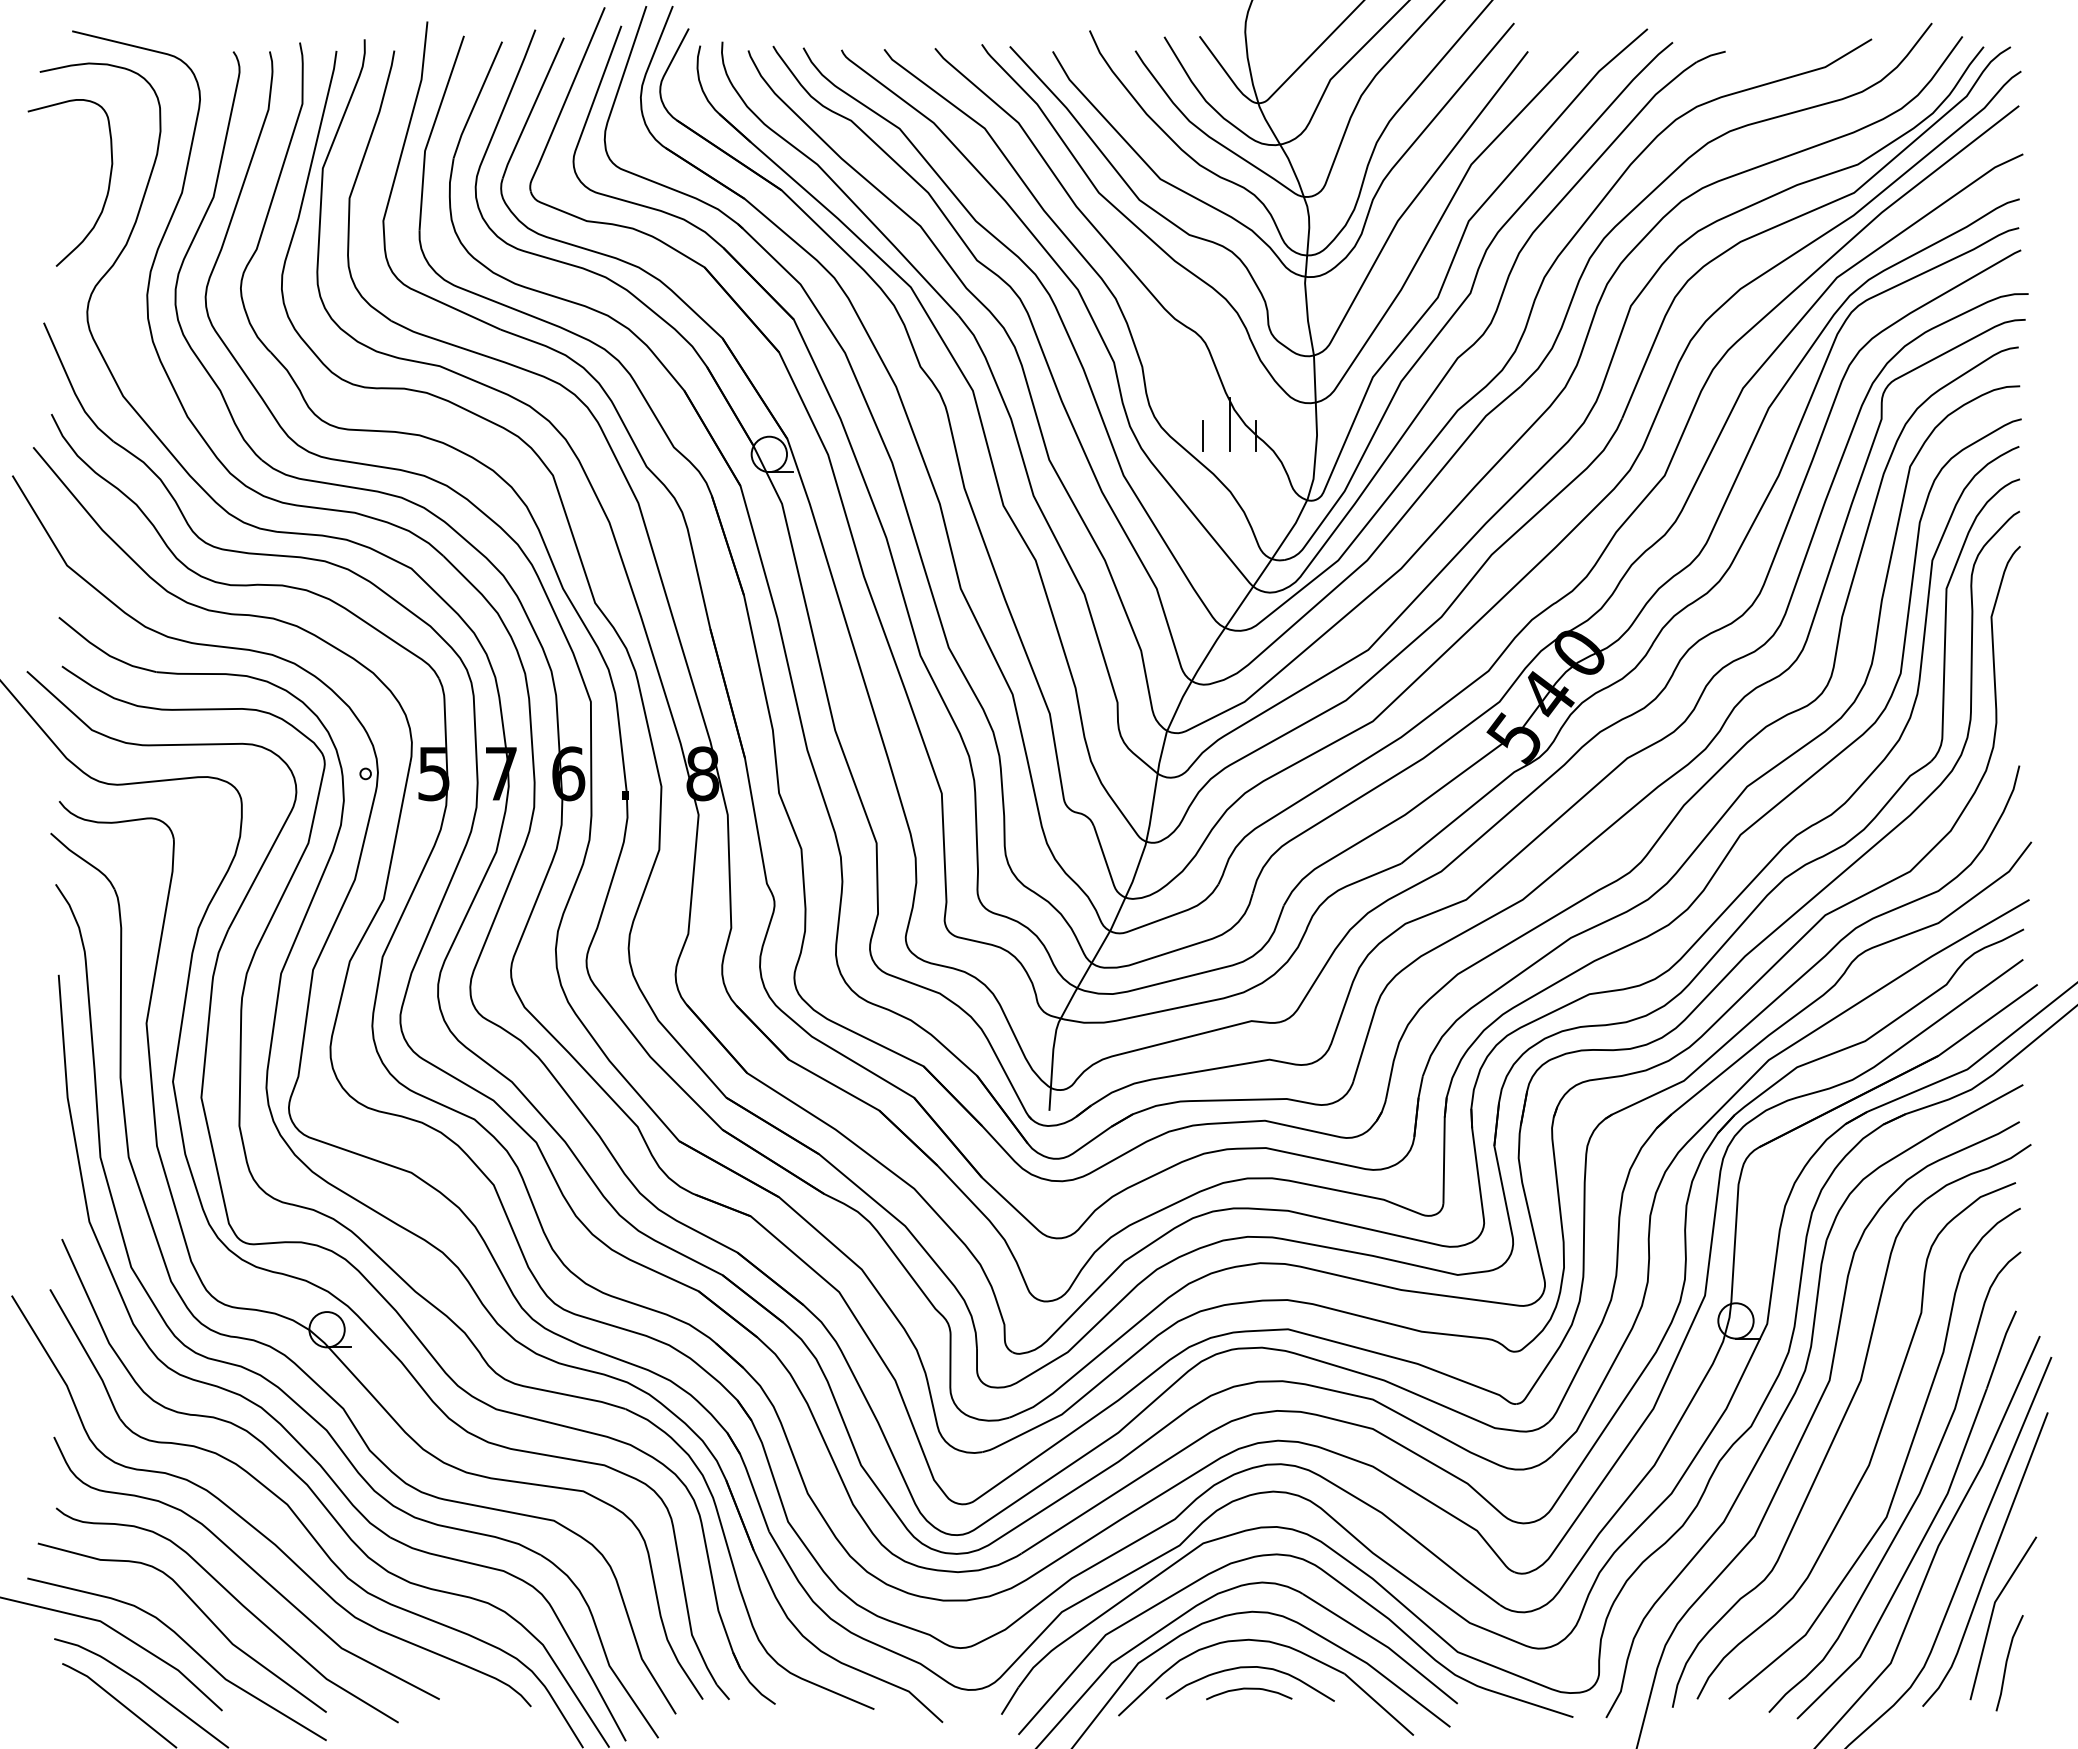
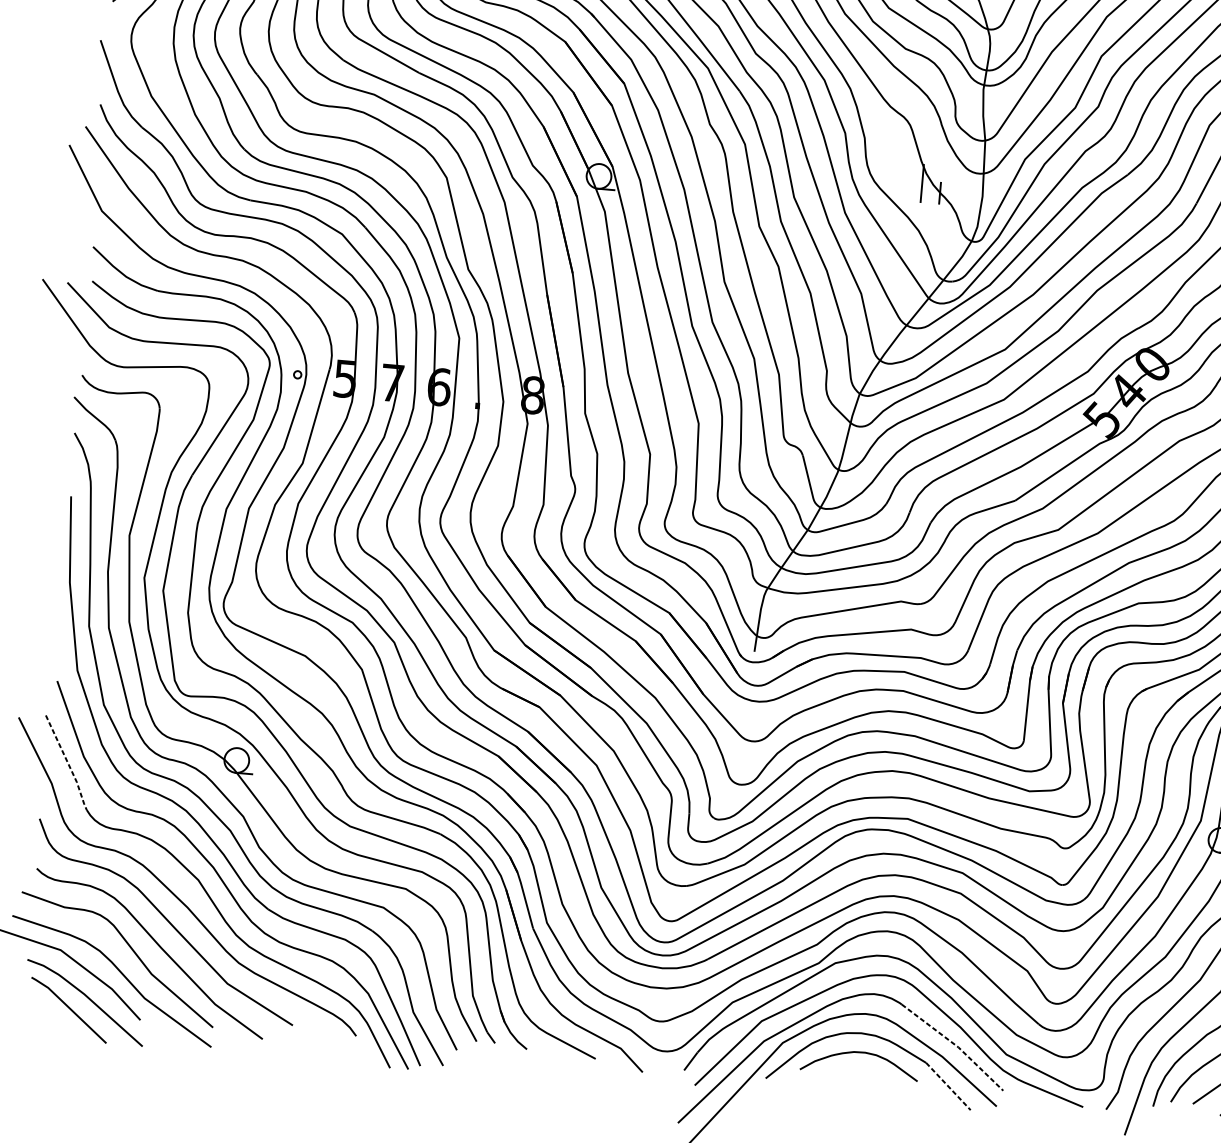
line: (1203, 435) -> (903, 189), removed
line: (87, 1354) -> (68, 763), solid -> dashed
line: (1384, 1645) -> (955, 1045), solid -> dashed
curve: (1249, 1689) -> (858, 1068), removed
line: (1379, 1705) -> (948, 1087), solid -> dashed

